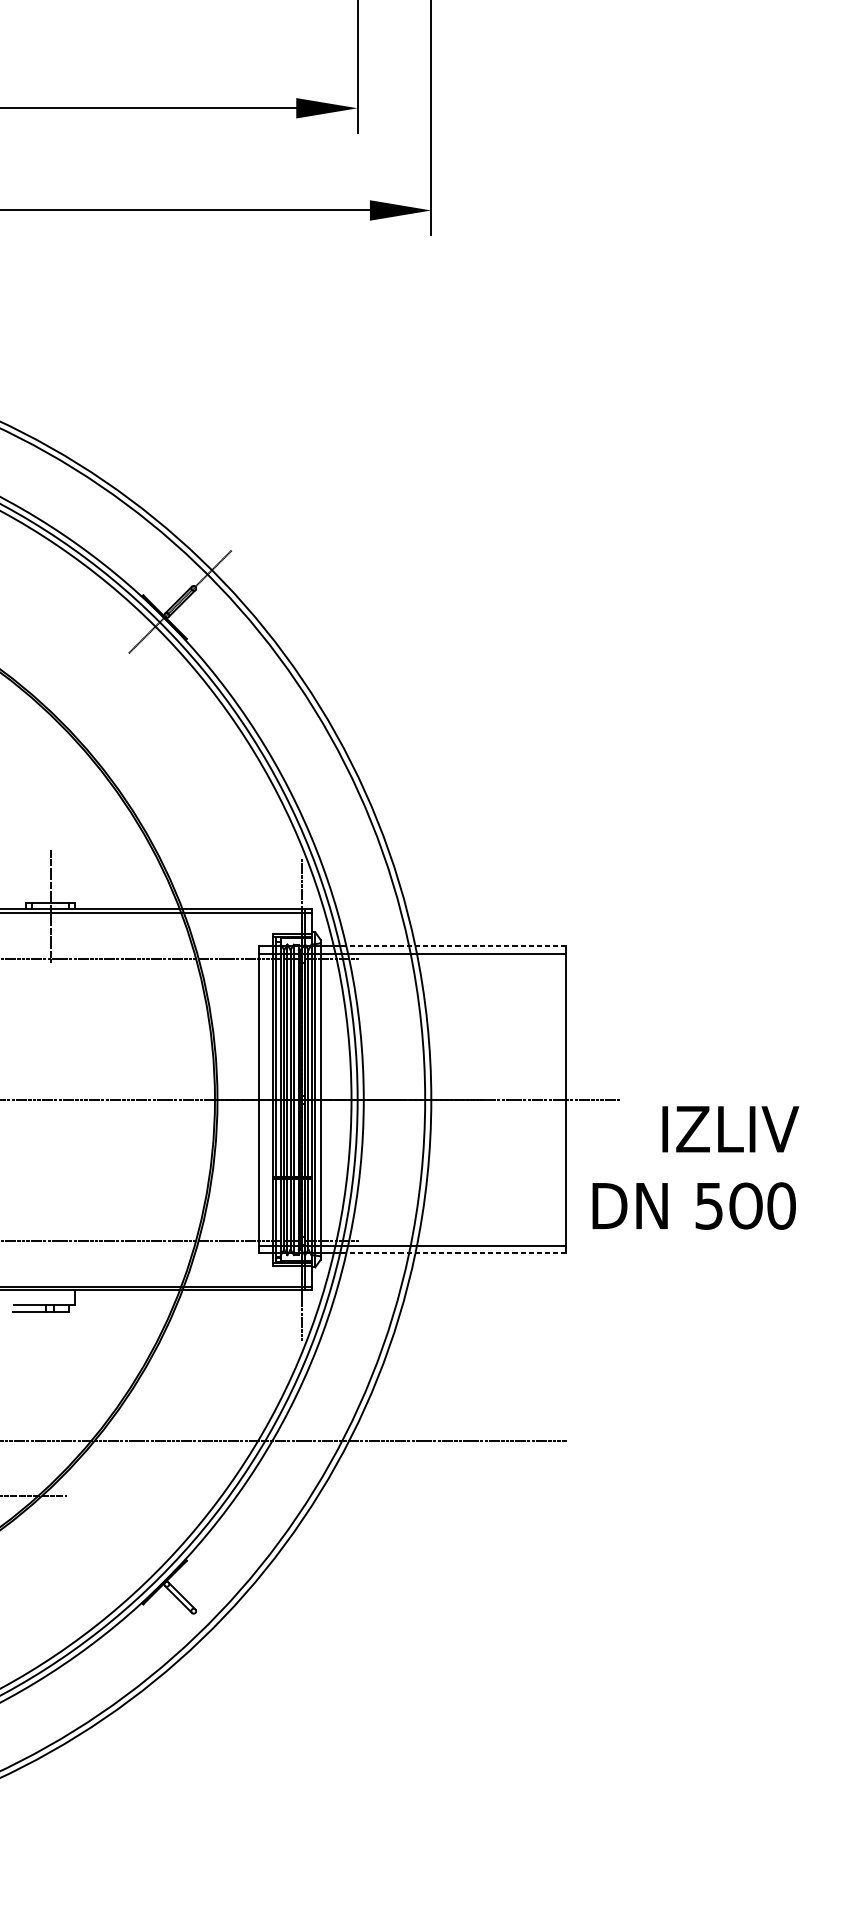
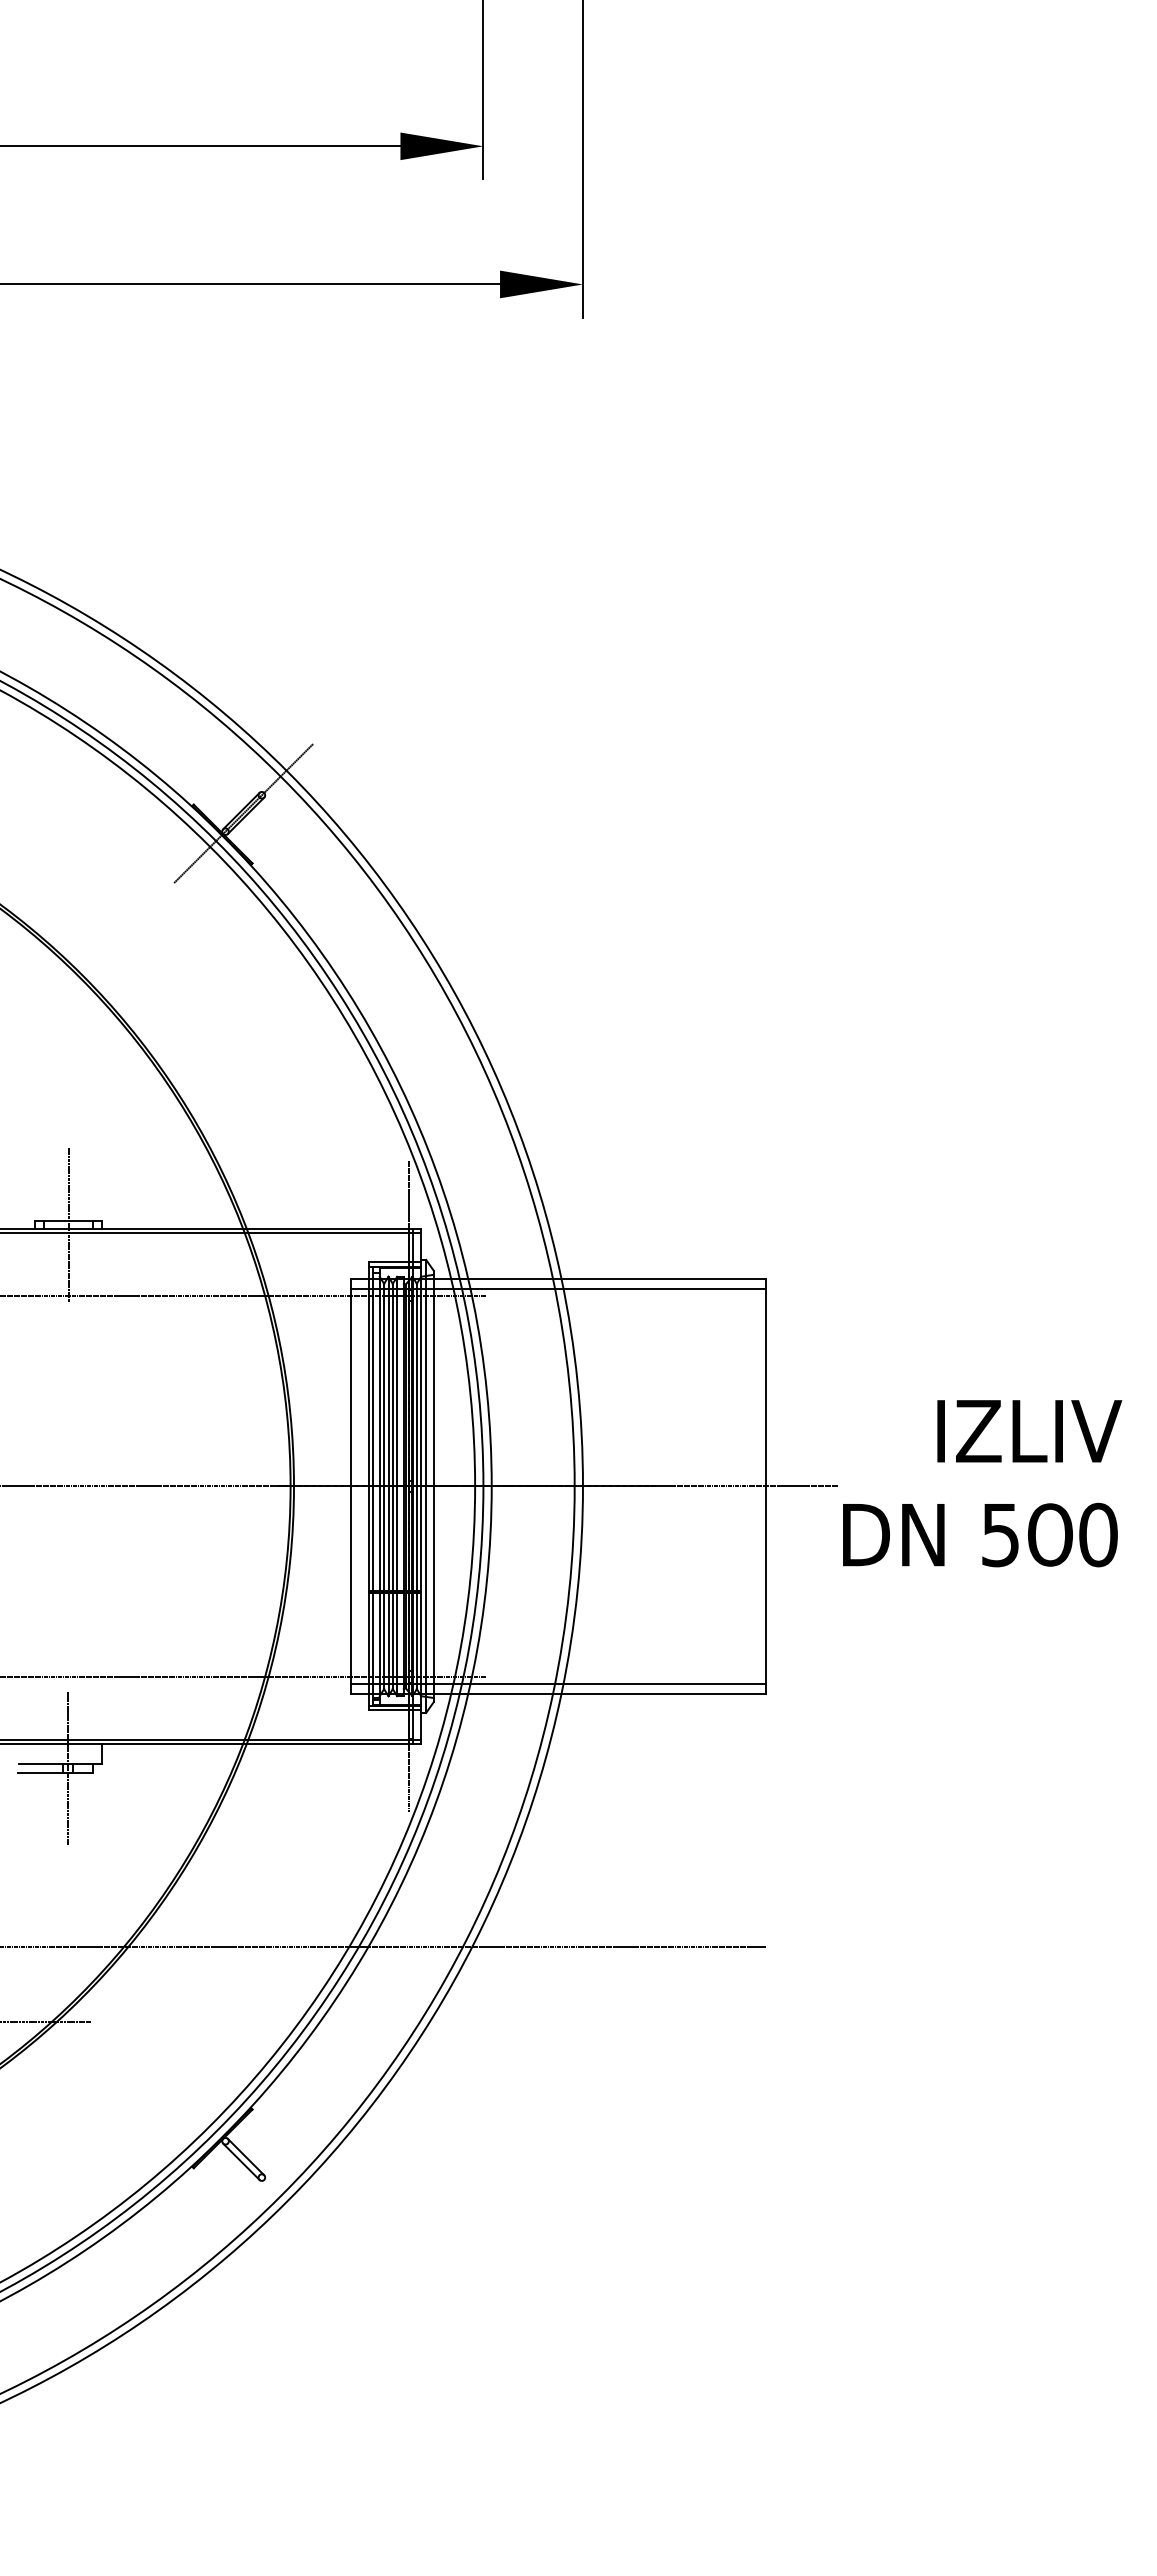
line: (456, 945) -> (616, 1278), dashed -> solid
text: (695, 1167) -> (982, 1483), moved
line: (456, 1253) -> (616, 1693), dashed -> solid
line: (49, 1308) -> (67, 1768), added

